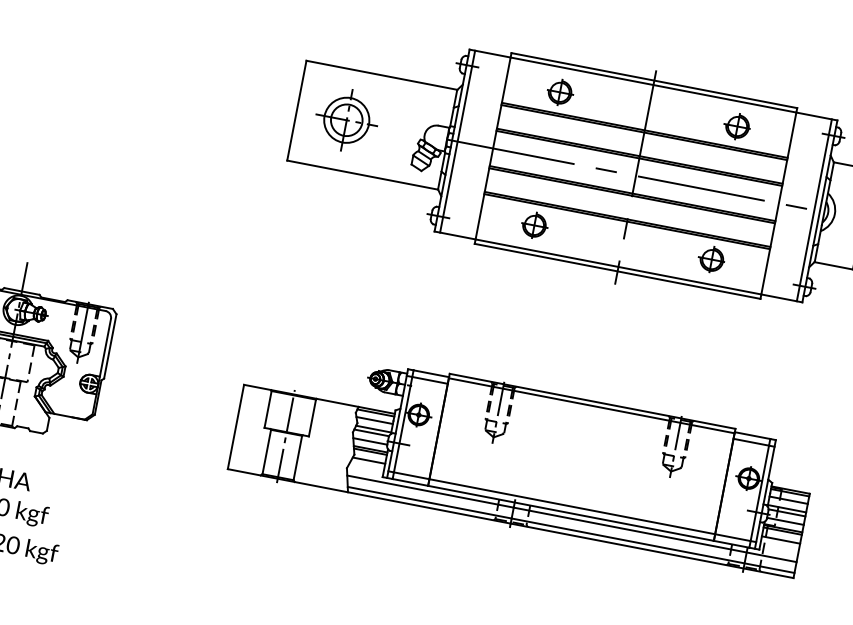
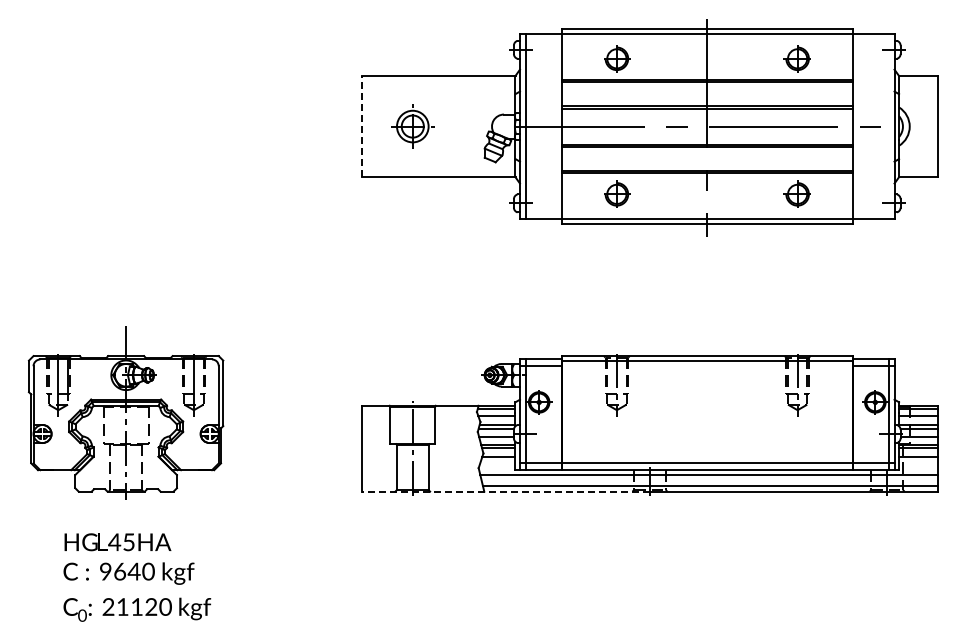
line: (296, 110) -> (361, 126), solid -> dashed
part: (346, 120) -> (412, 126), size x0.7
line: (813, 210) -> (888, 126), removed
line: (368, 496) -> (505, 491), solid -> dashed

